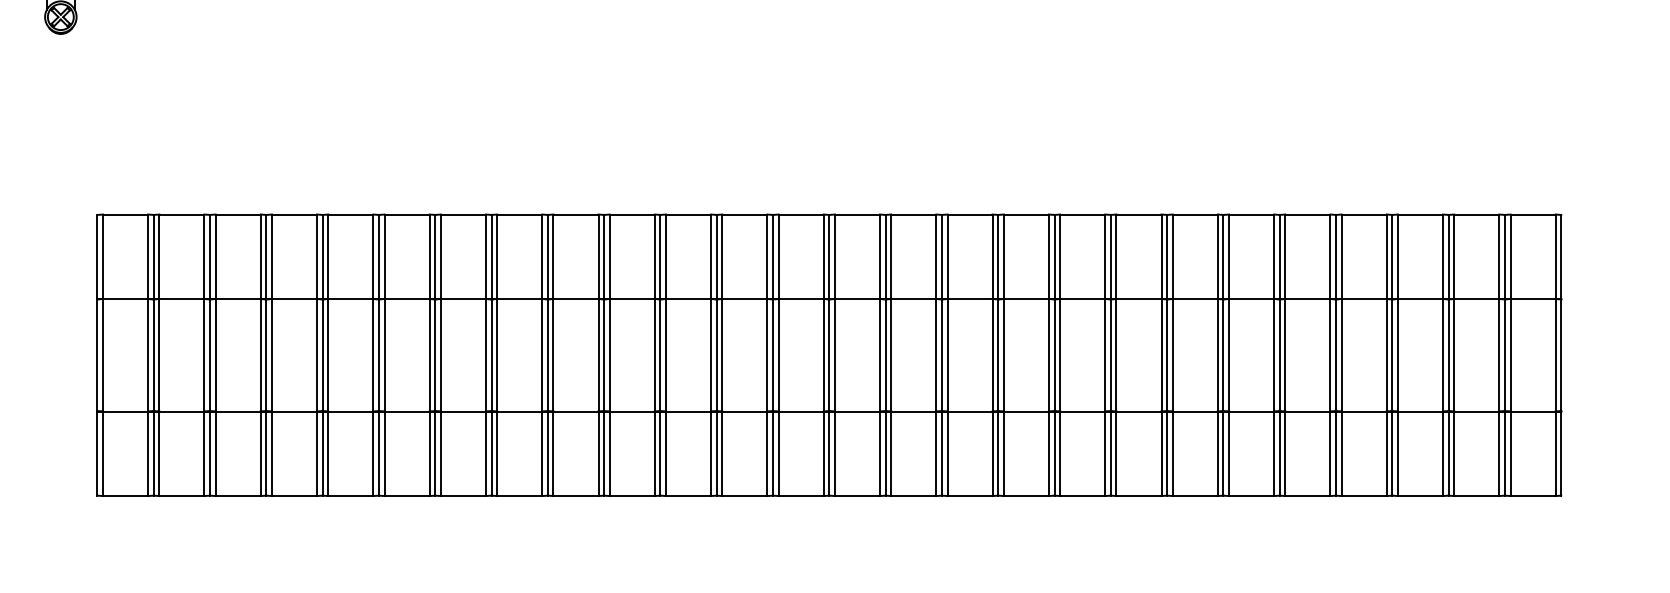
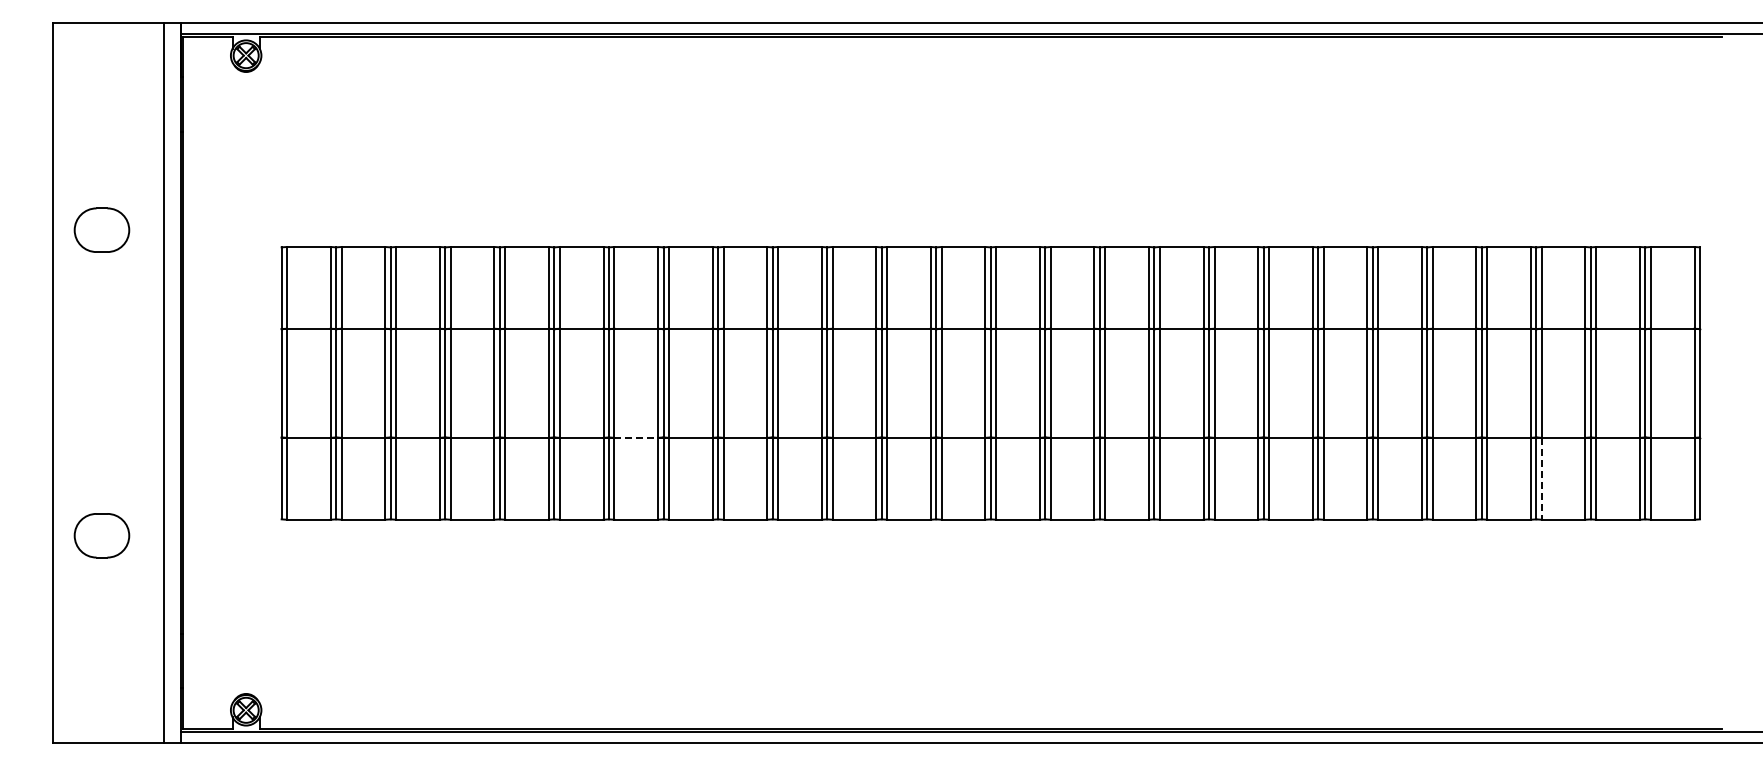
line: (463, 411) -> (636, 437), solid -> dashed
line: (1397, 453) -> (1541, 478), solid -> dashed

